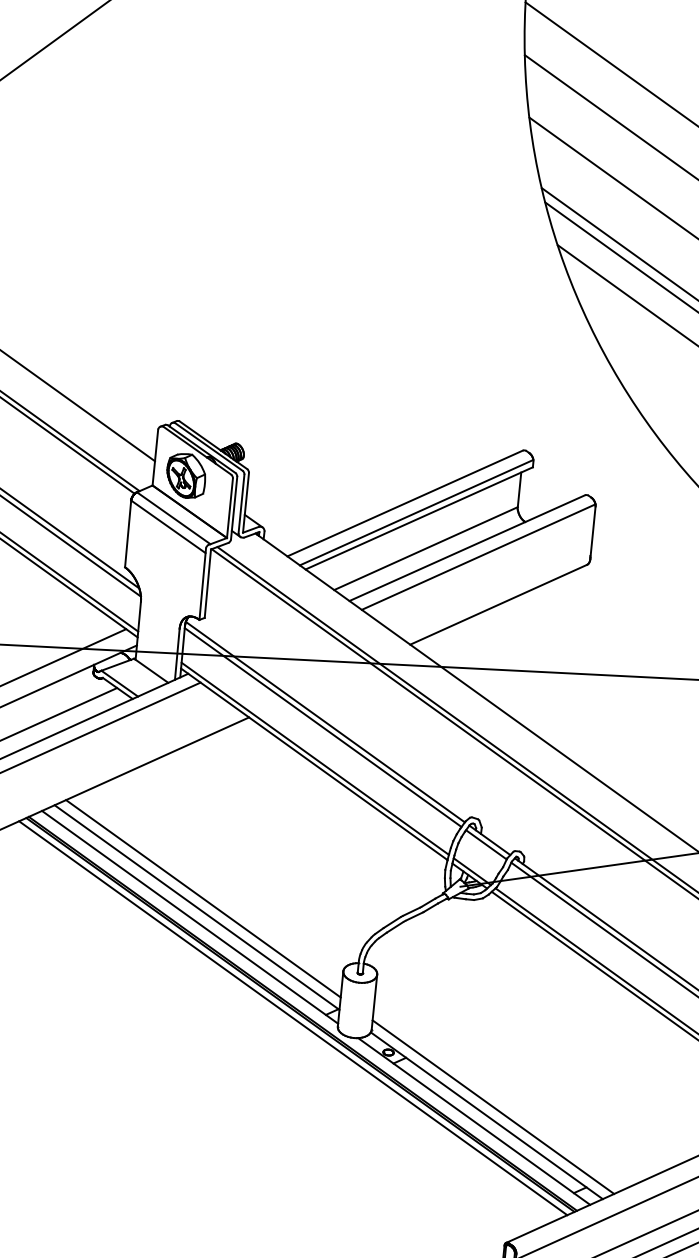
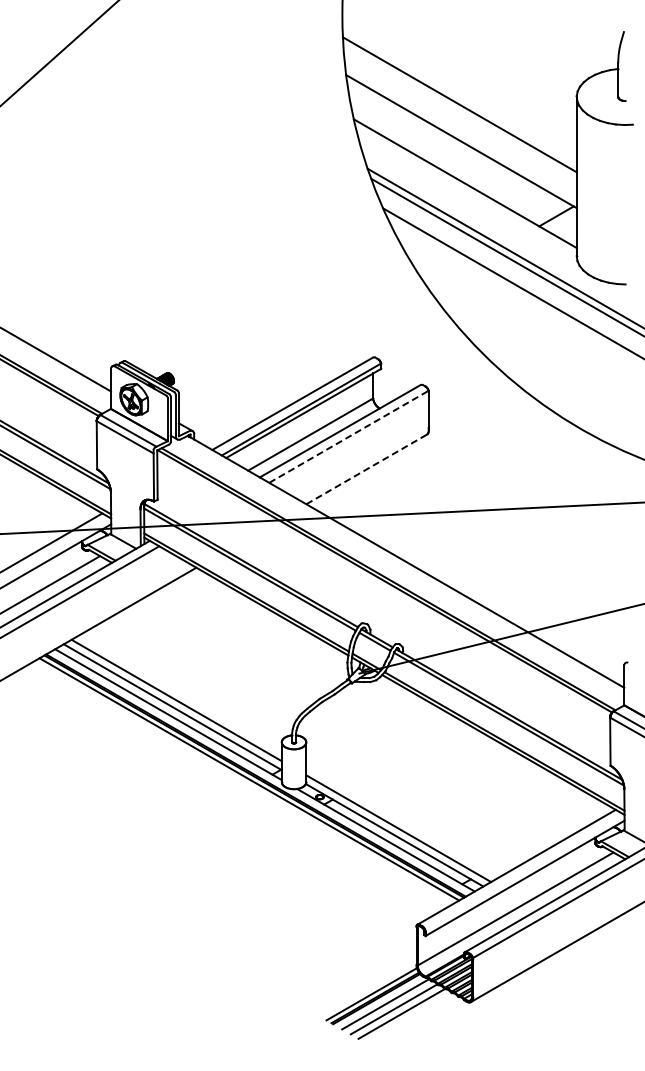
line: (479, 556) -> (349, 436), solid -> dashed
line: (498, 604) -> (366, 469), solid -> dashed

